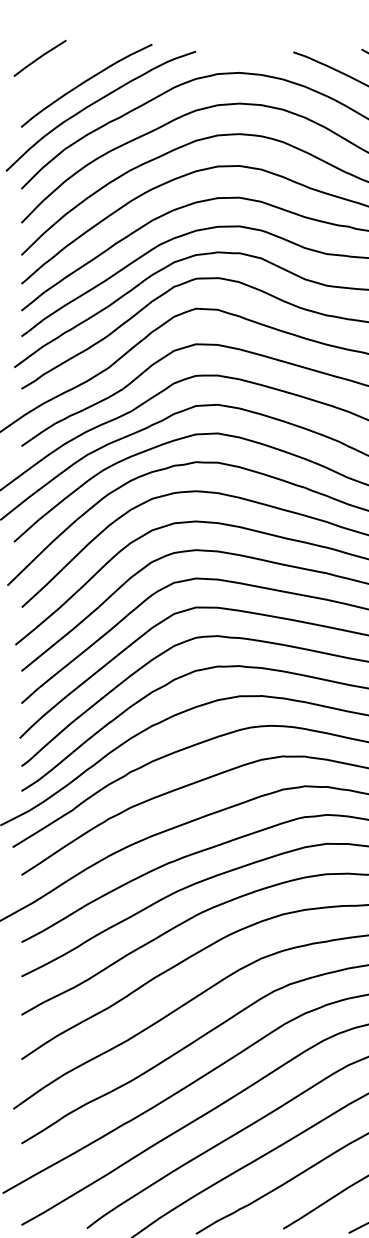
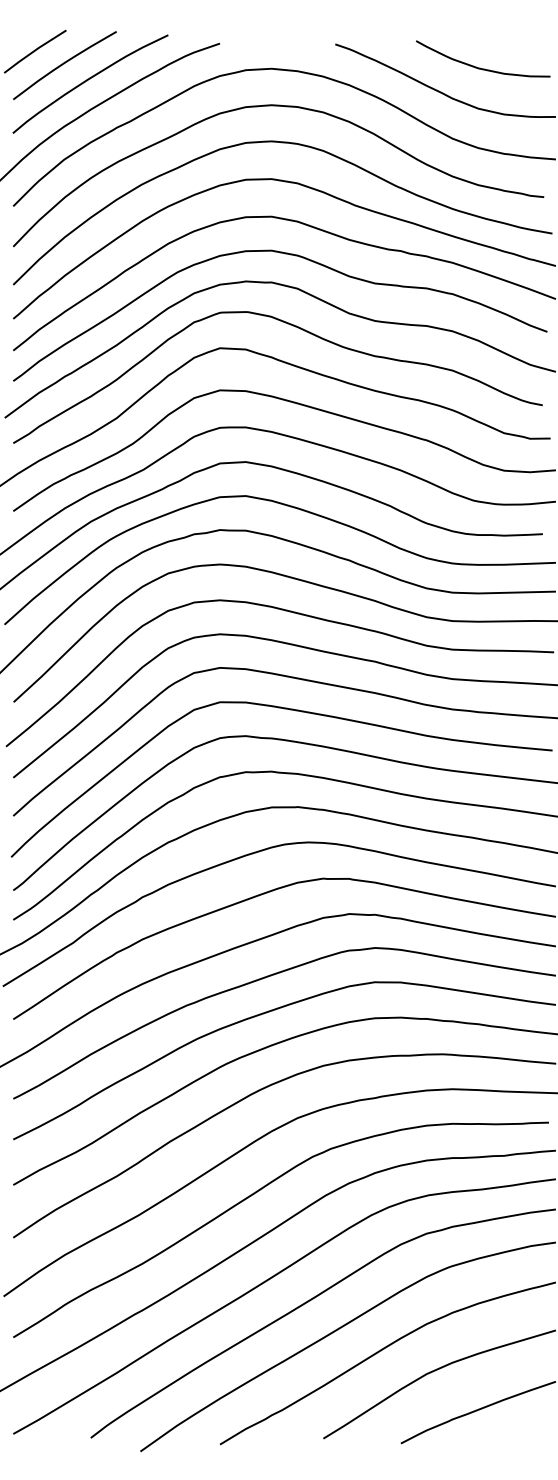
curve: (64, 69) -> (64, 64), added

